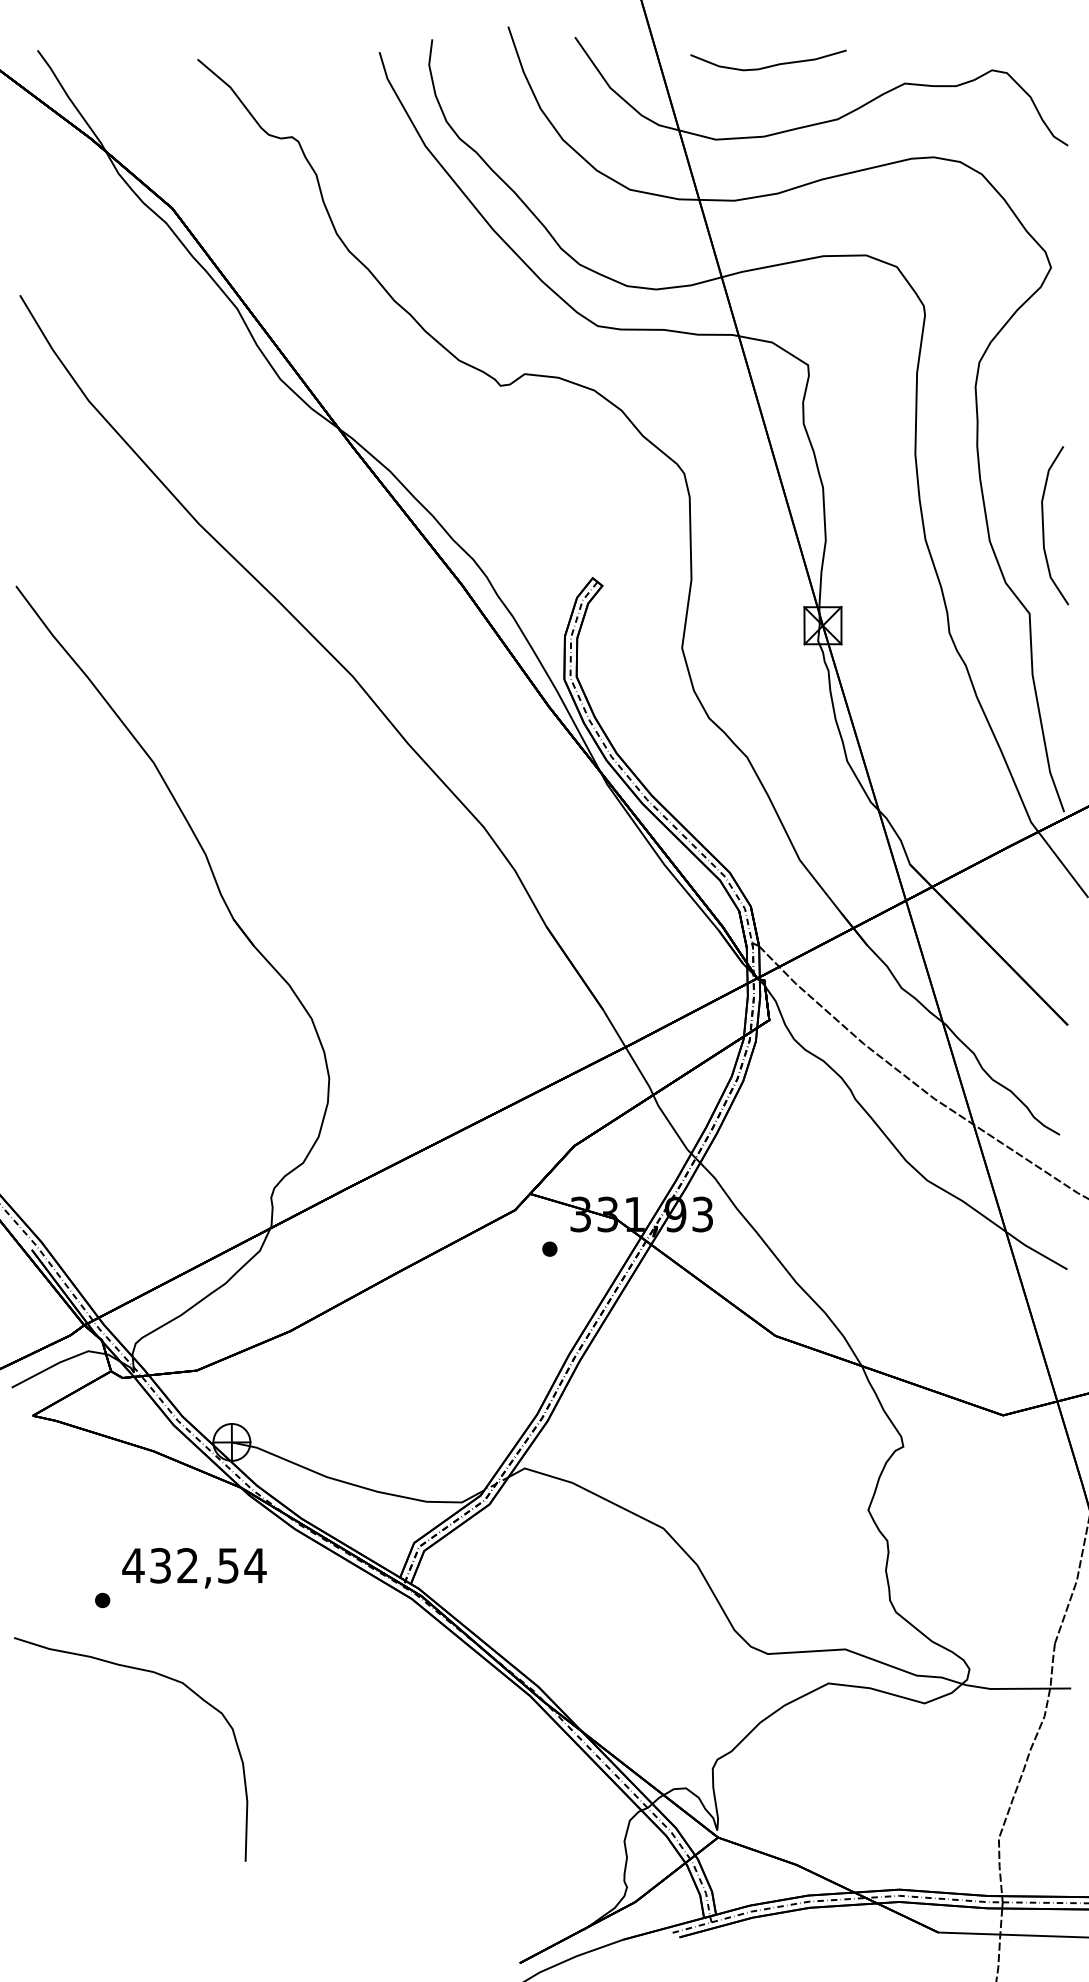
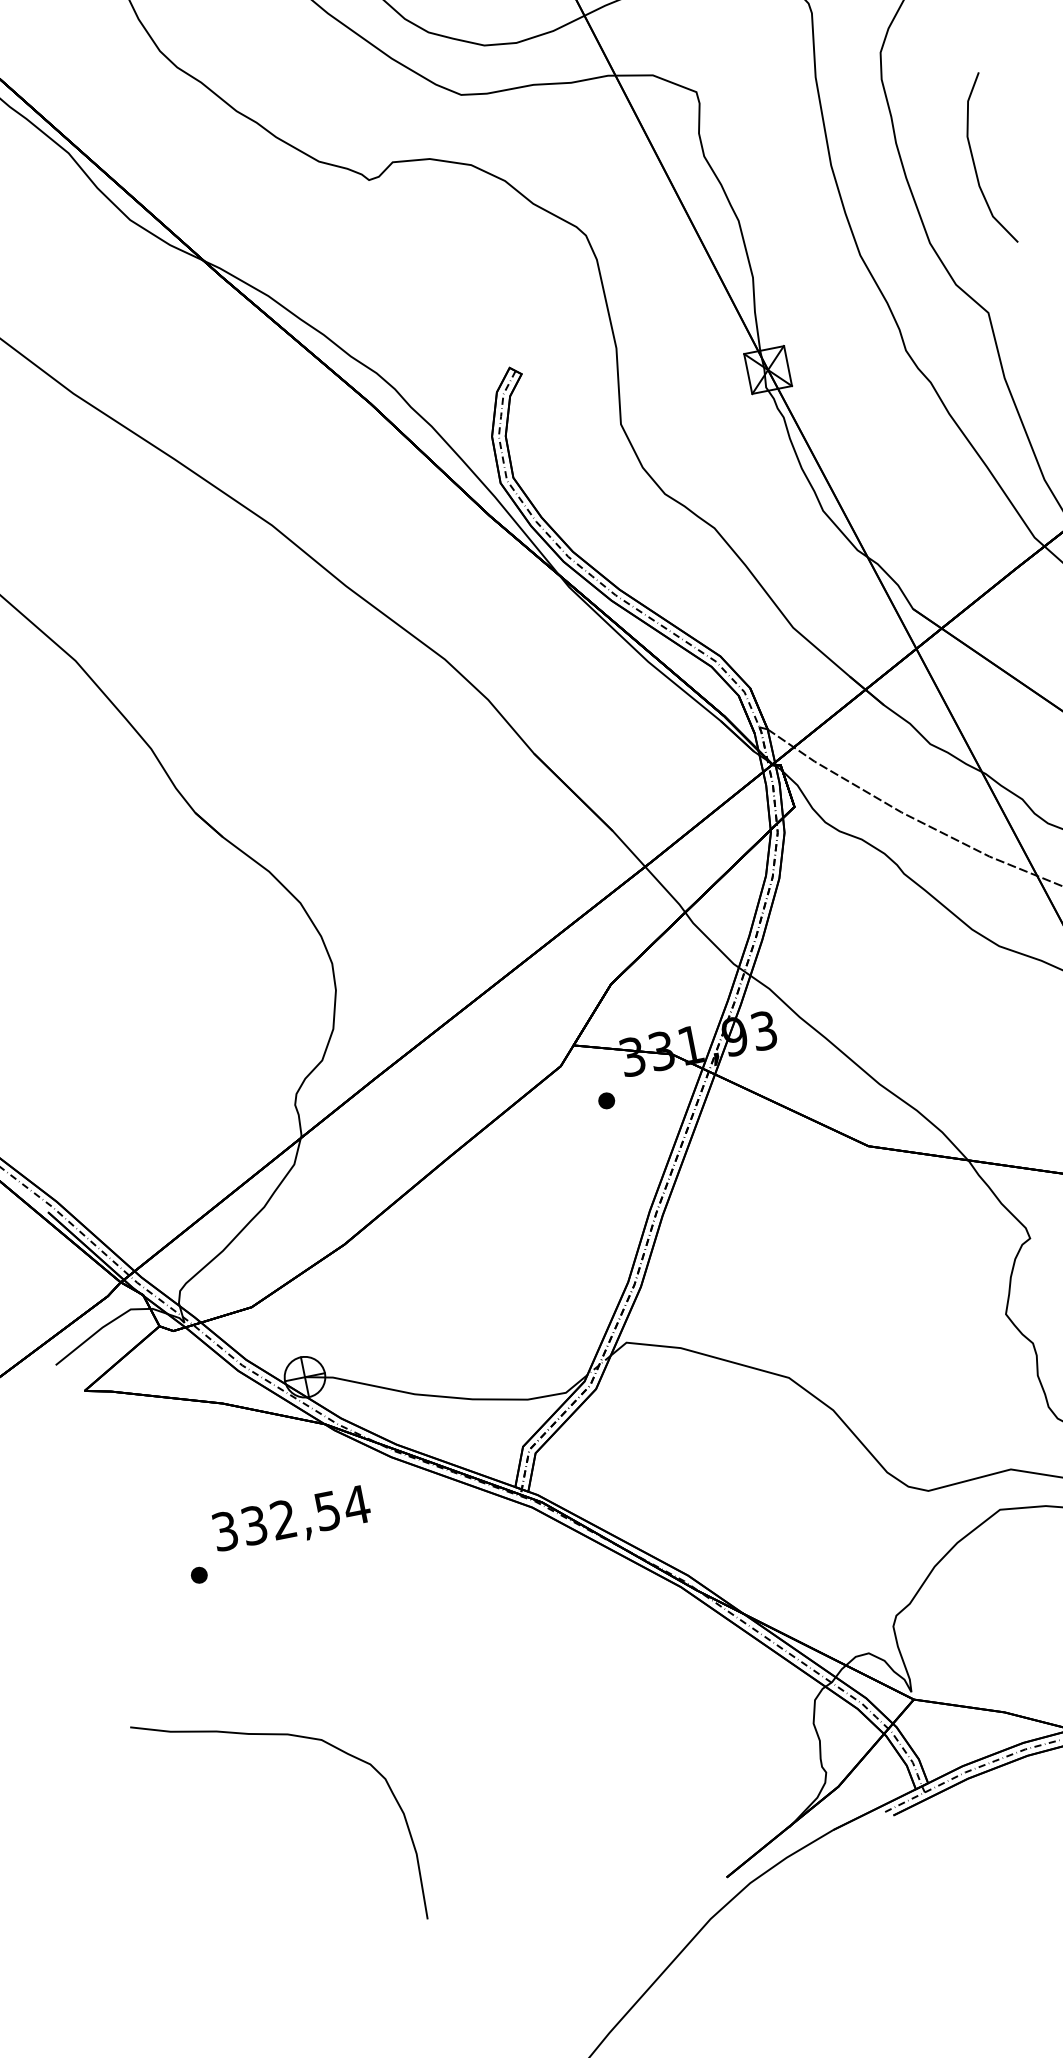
curve: (1044, 529) -> (976, 166), moved
text: (133, 1565) -> (225, 1530), 432,54 -> 332,54
curve: (156, 1674) -> (291, 1736), moved

